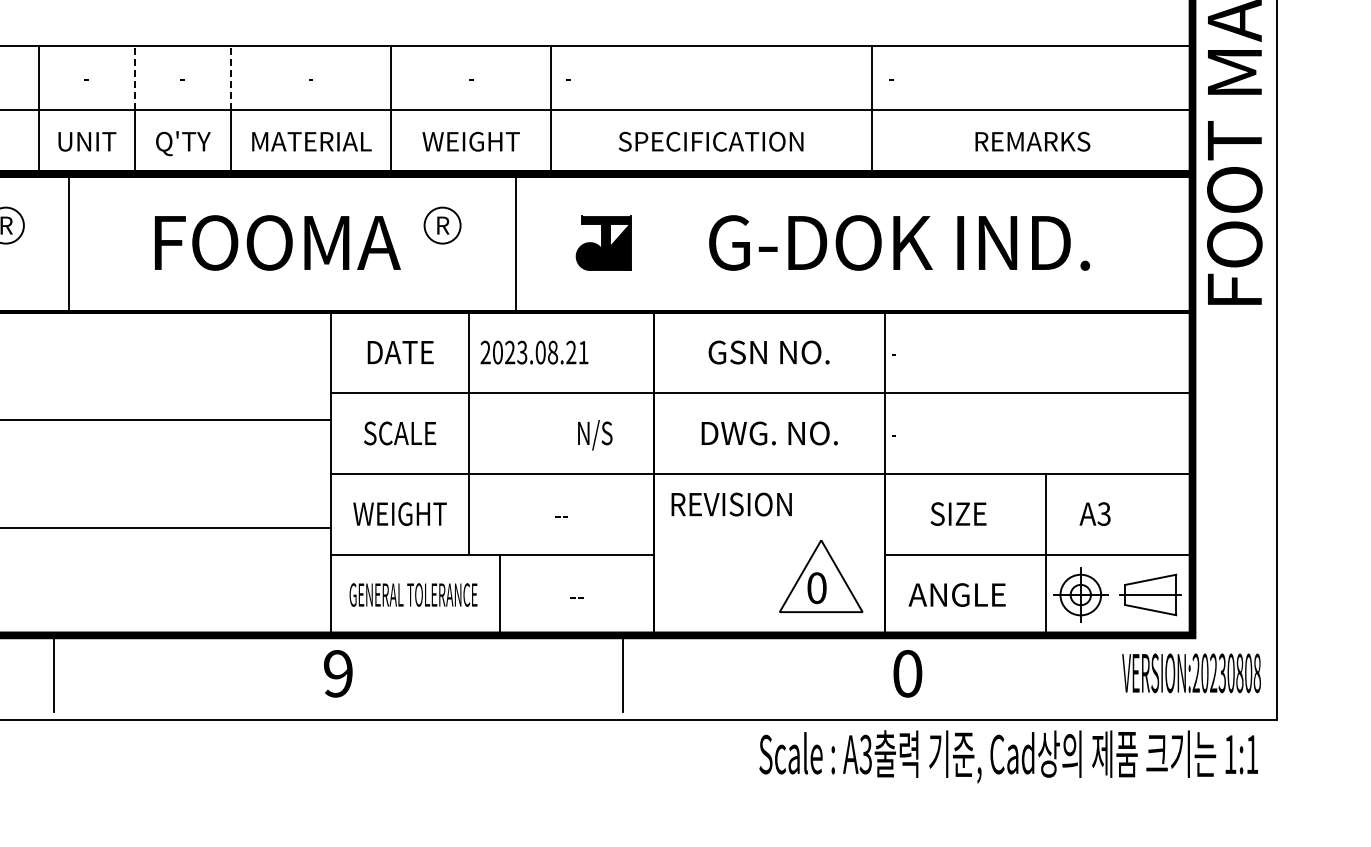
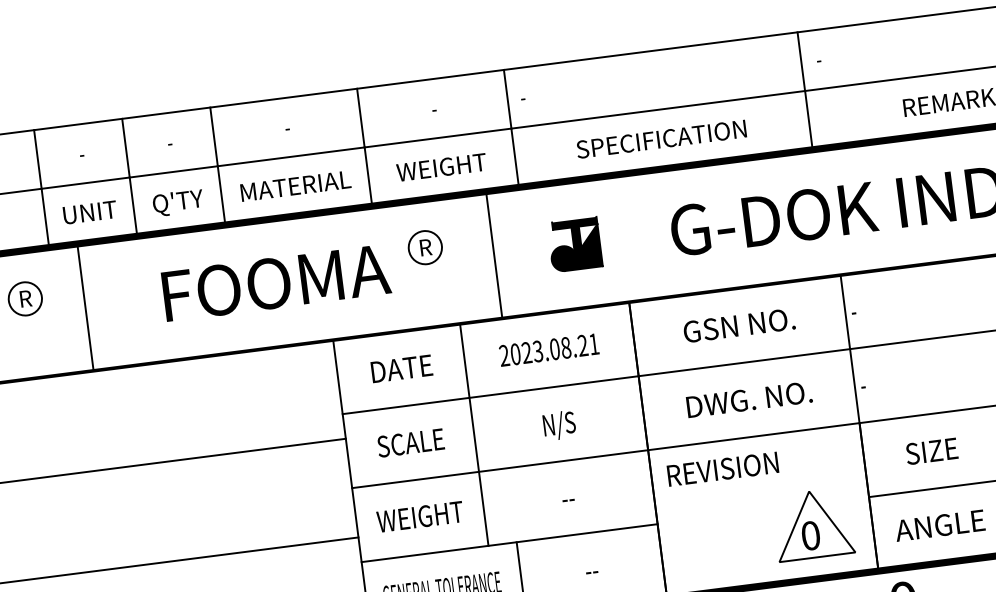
line: (134, 77) -> (125, 148), dashed -> solid
line: (230, 77) -> (213, 136), dashed -> solid
text: (534, 352) -> (549, 349), moved
text: (595, 435) -> (559, 425), moved

